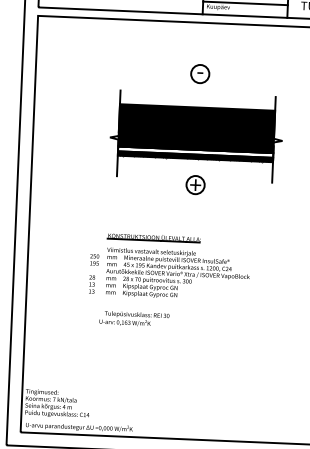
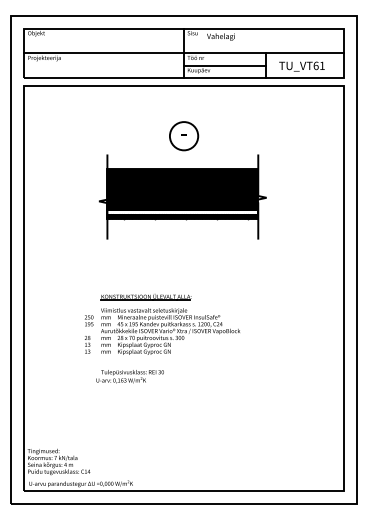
circle: (199, 74) -> (183, 136), size x1.6
part: (195, 184) -> (183, 243), removed

